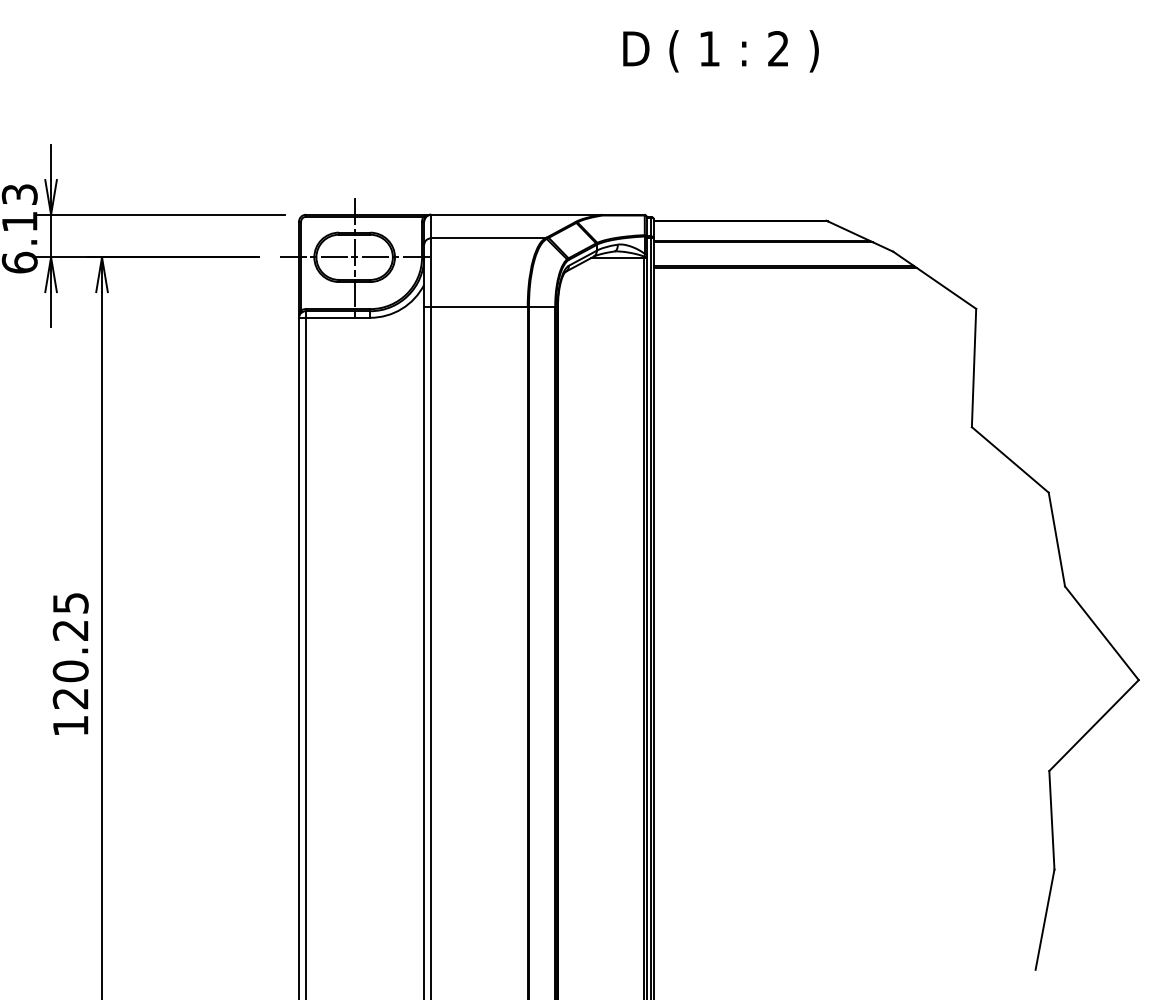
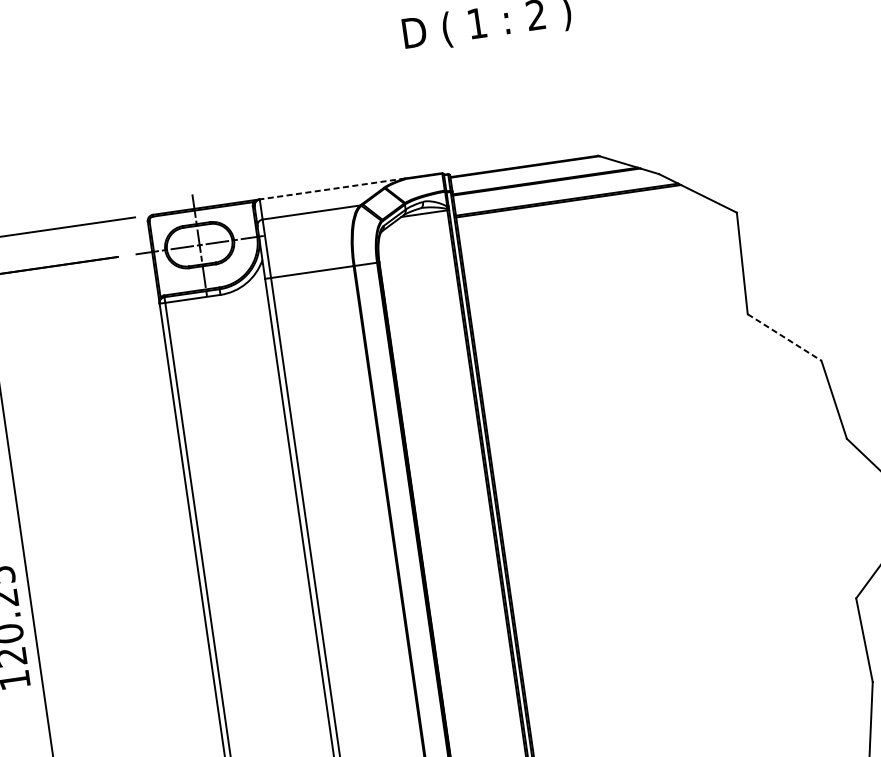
line: (515, 214) -> (331, 188), solid -> dashed
line: (1010, 460) -> (784, 337), solid -> dashed

